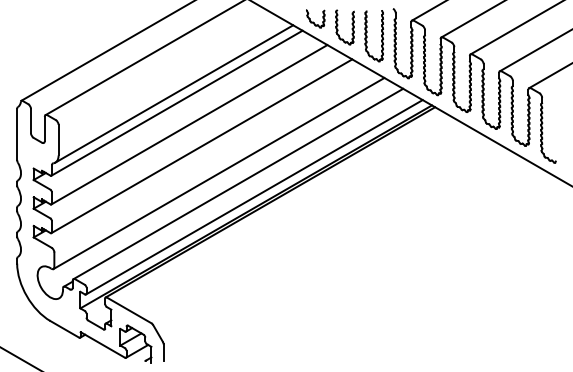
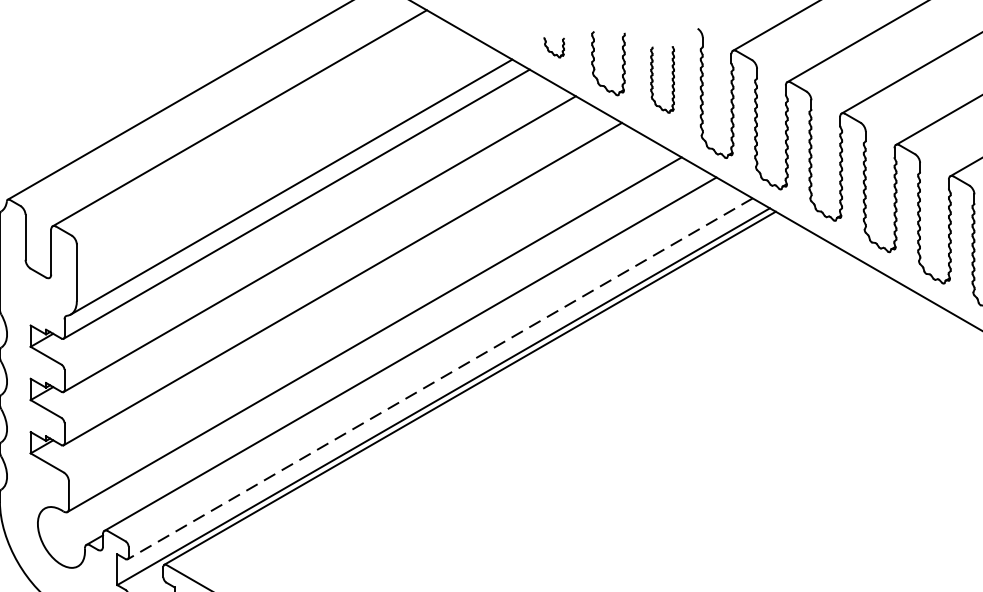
part: (315, 18) -> (553, 46), size x0.6
part: (373, 36) -> (661, 80), size x0.7
line: (253, 197) -> (438, 379), solid -> dashed

